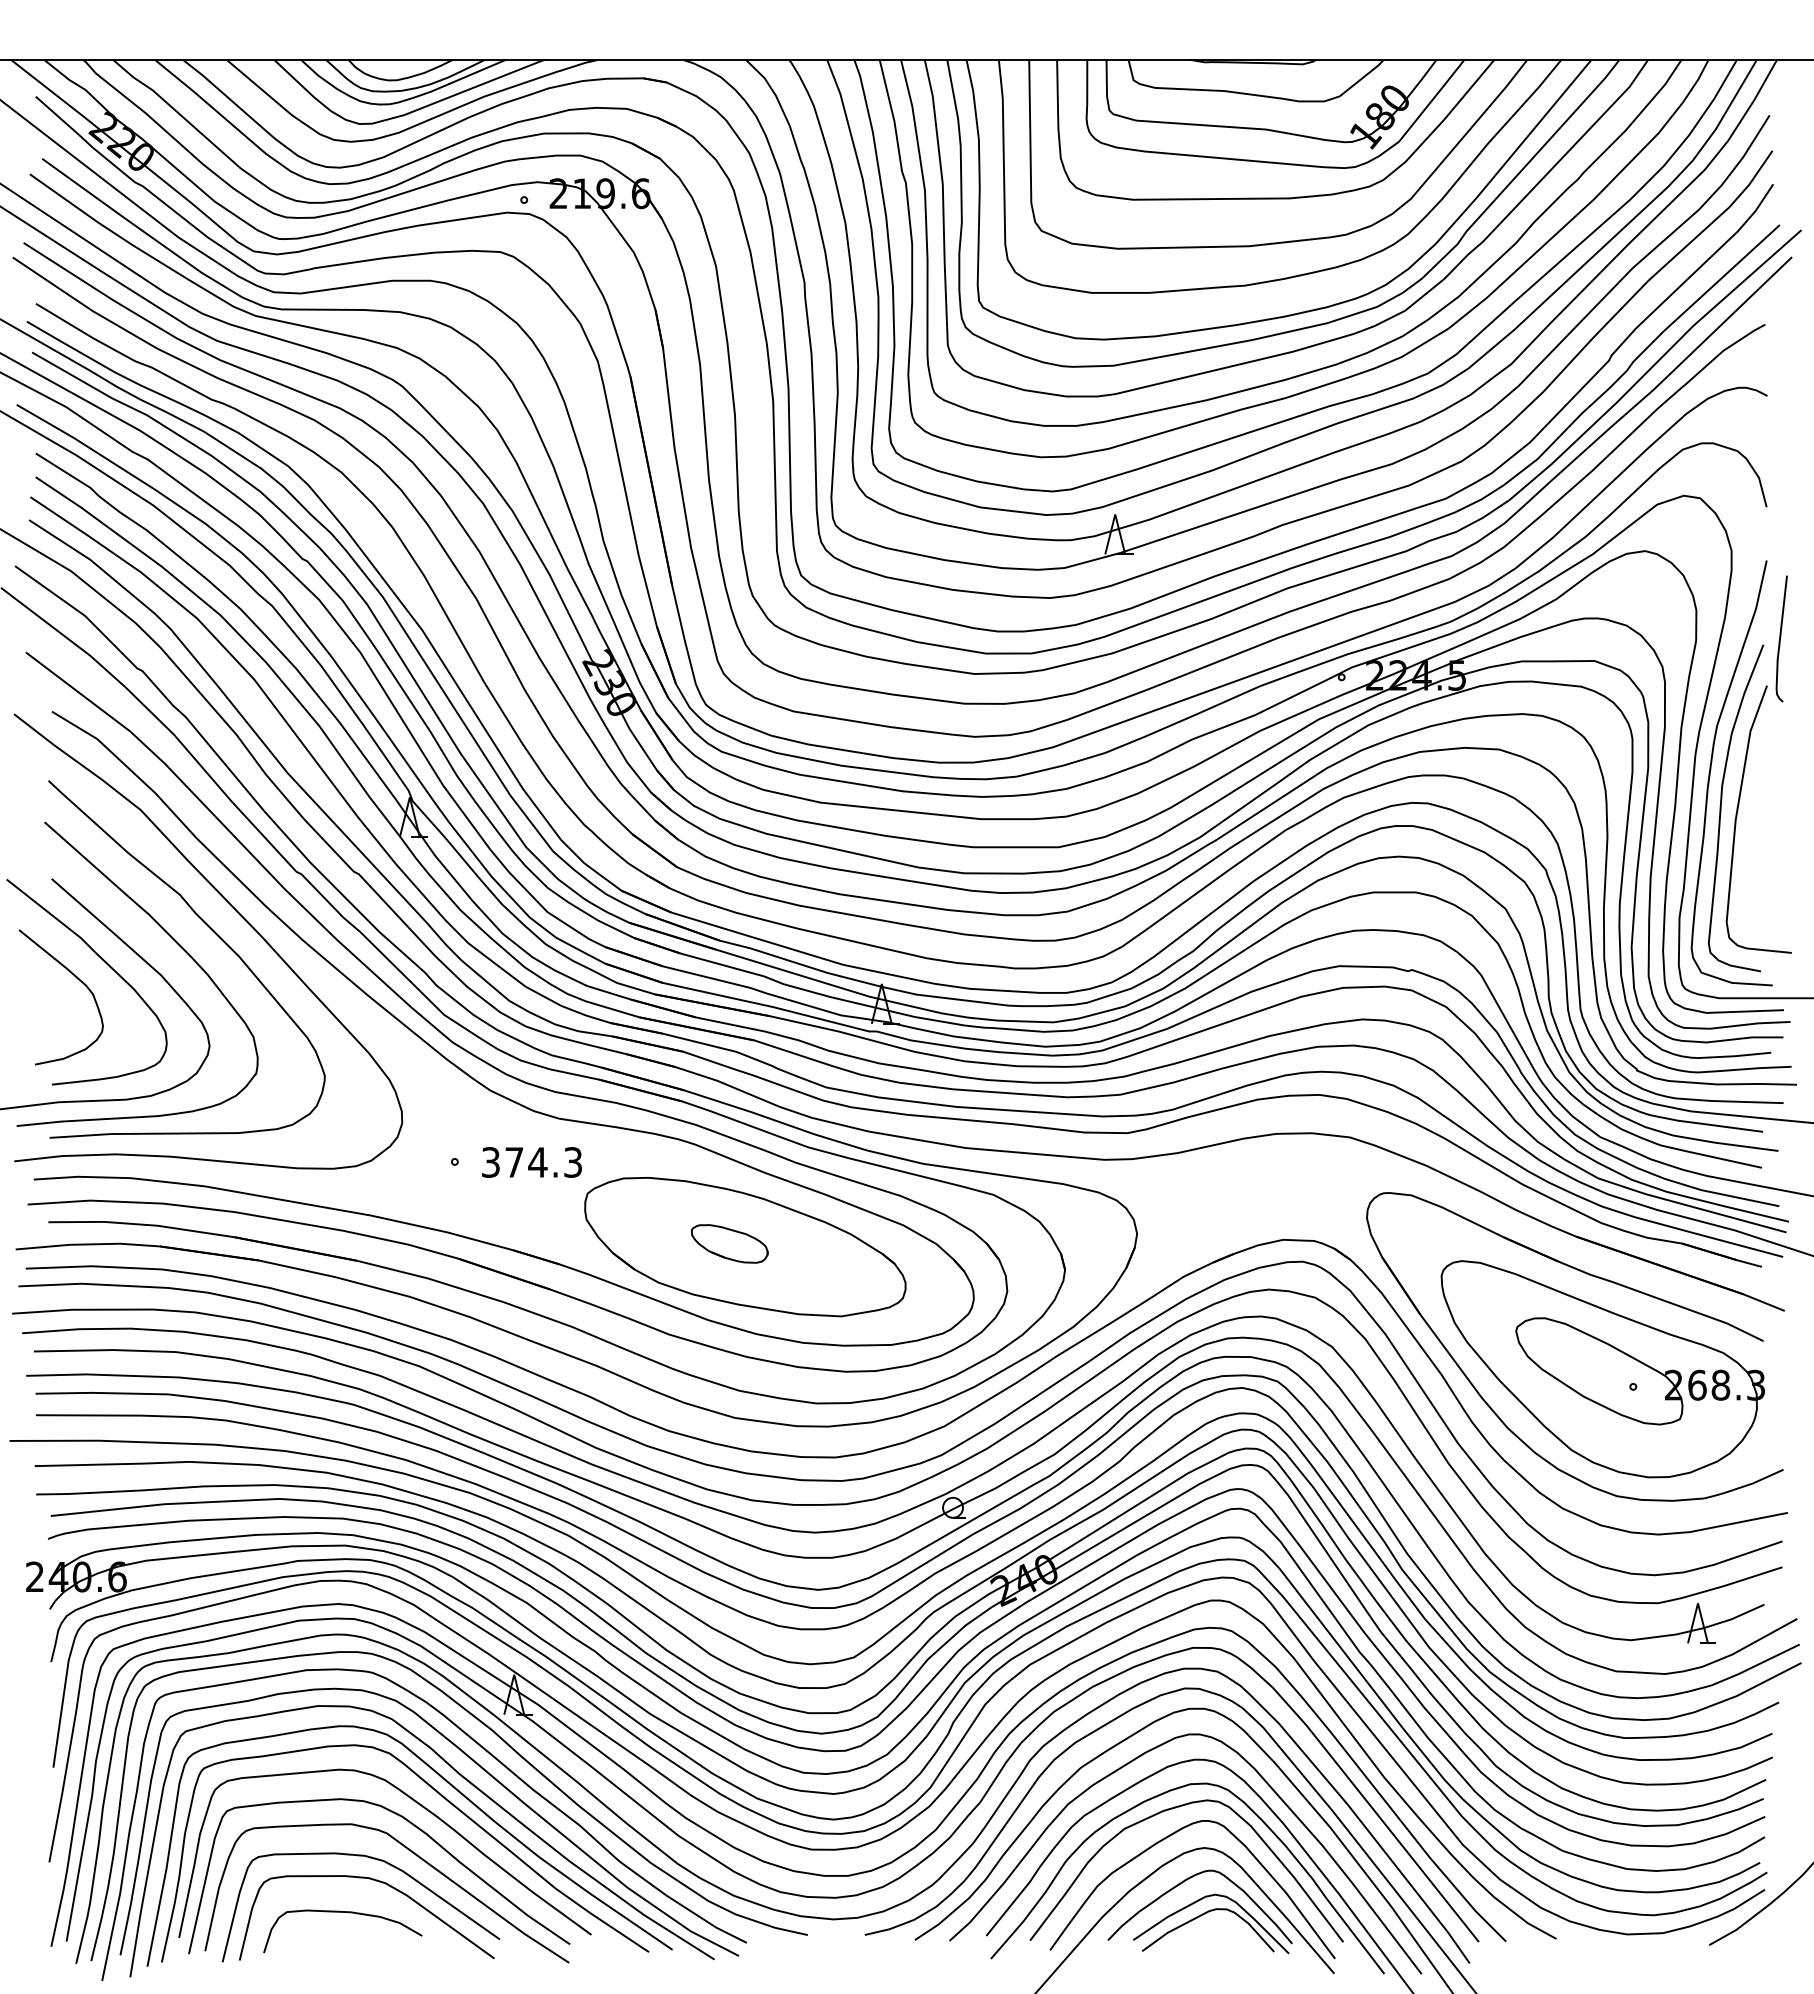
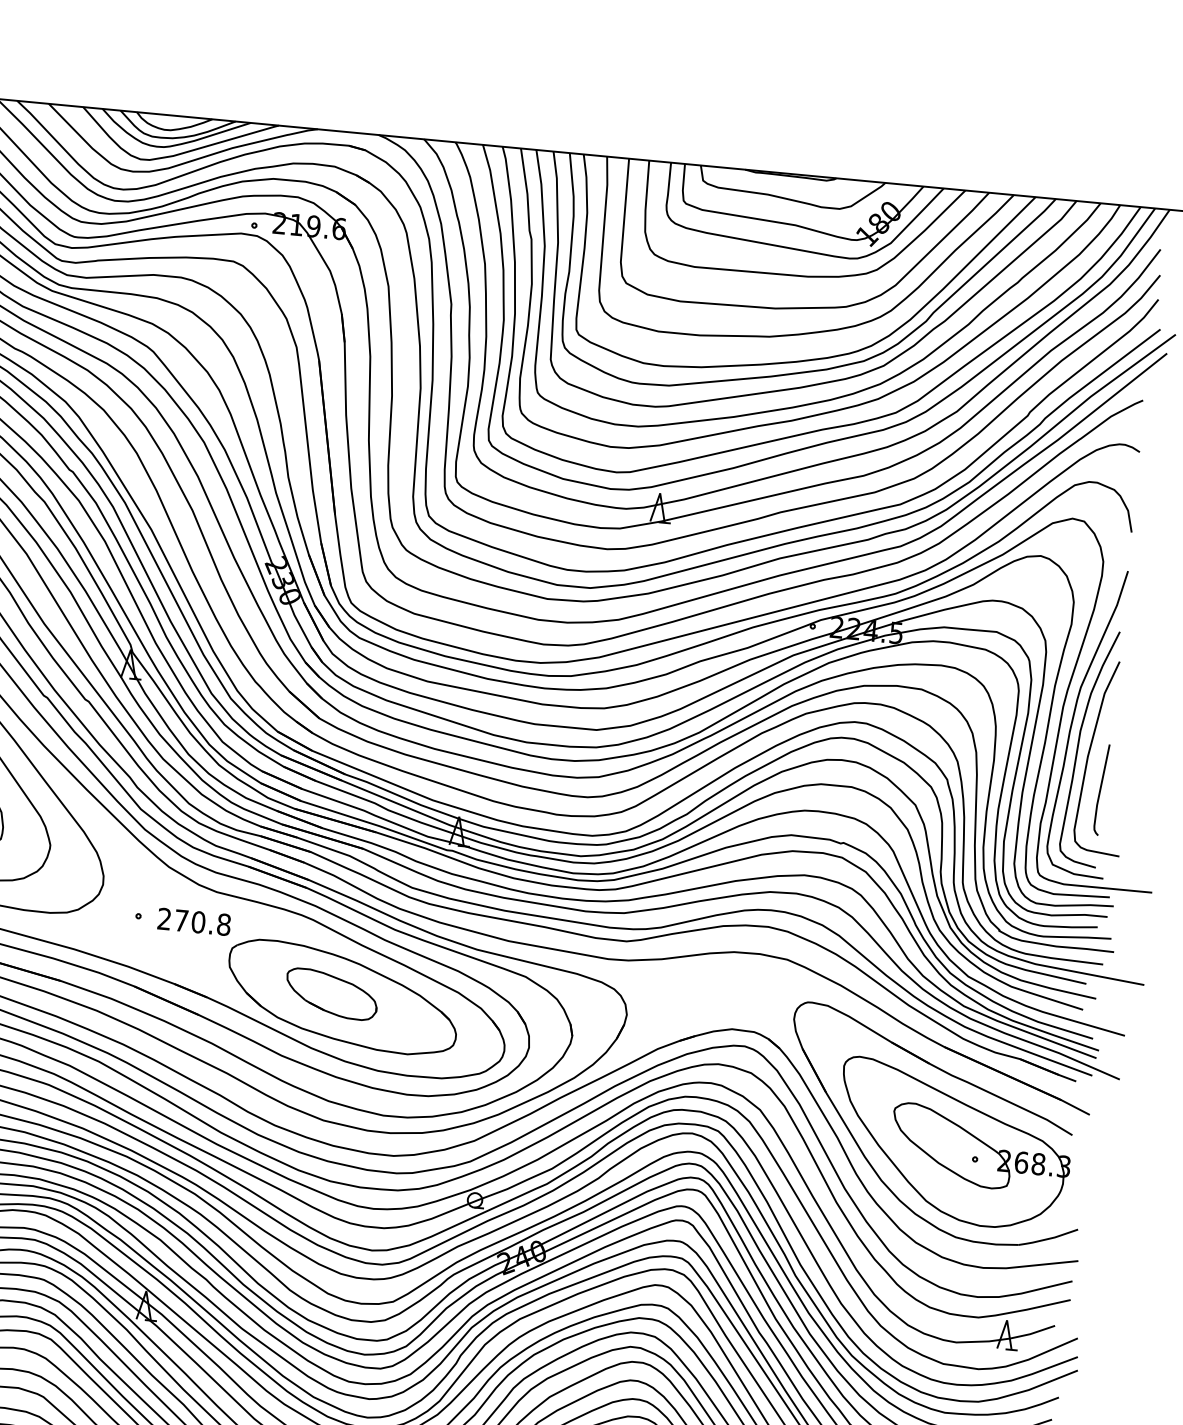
curve: (1781, 637) -> (1101, 788), moved
text: (532, 1162) -> (194, 921), 374.3 -> 270.8
part: (729, 1243) -> (331, 994), size x1.67

